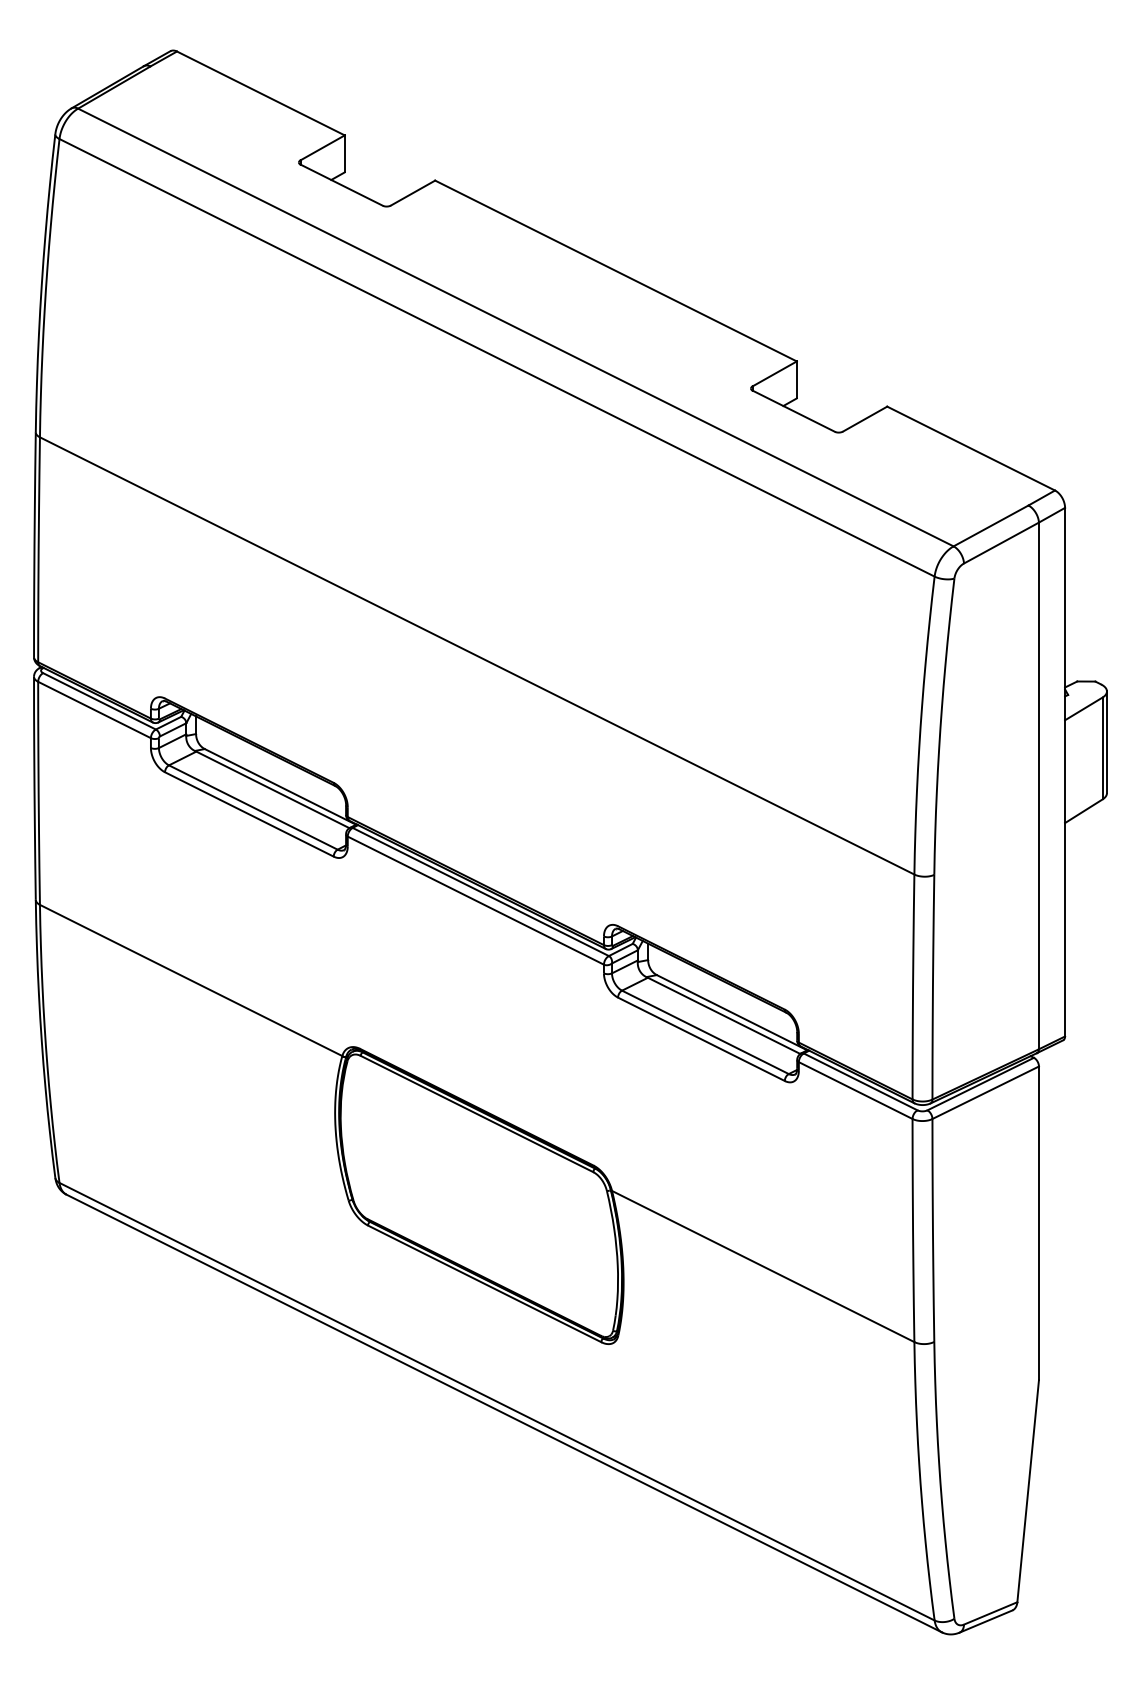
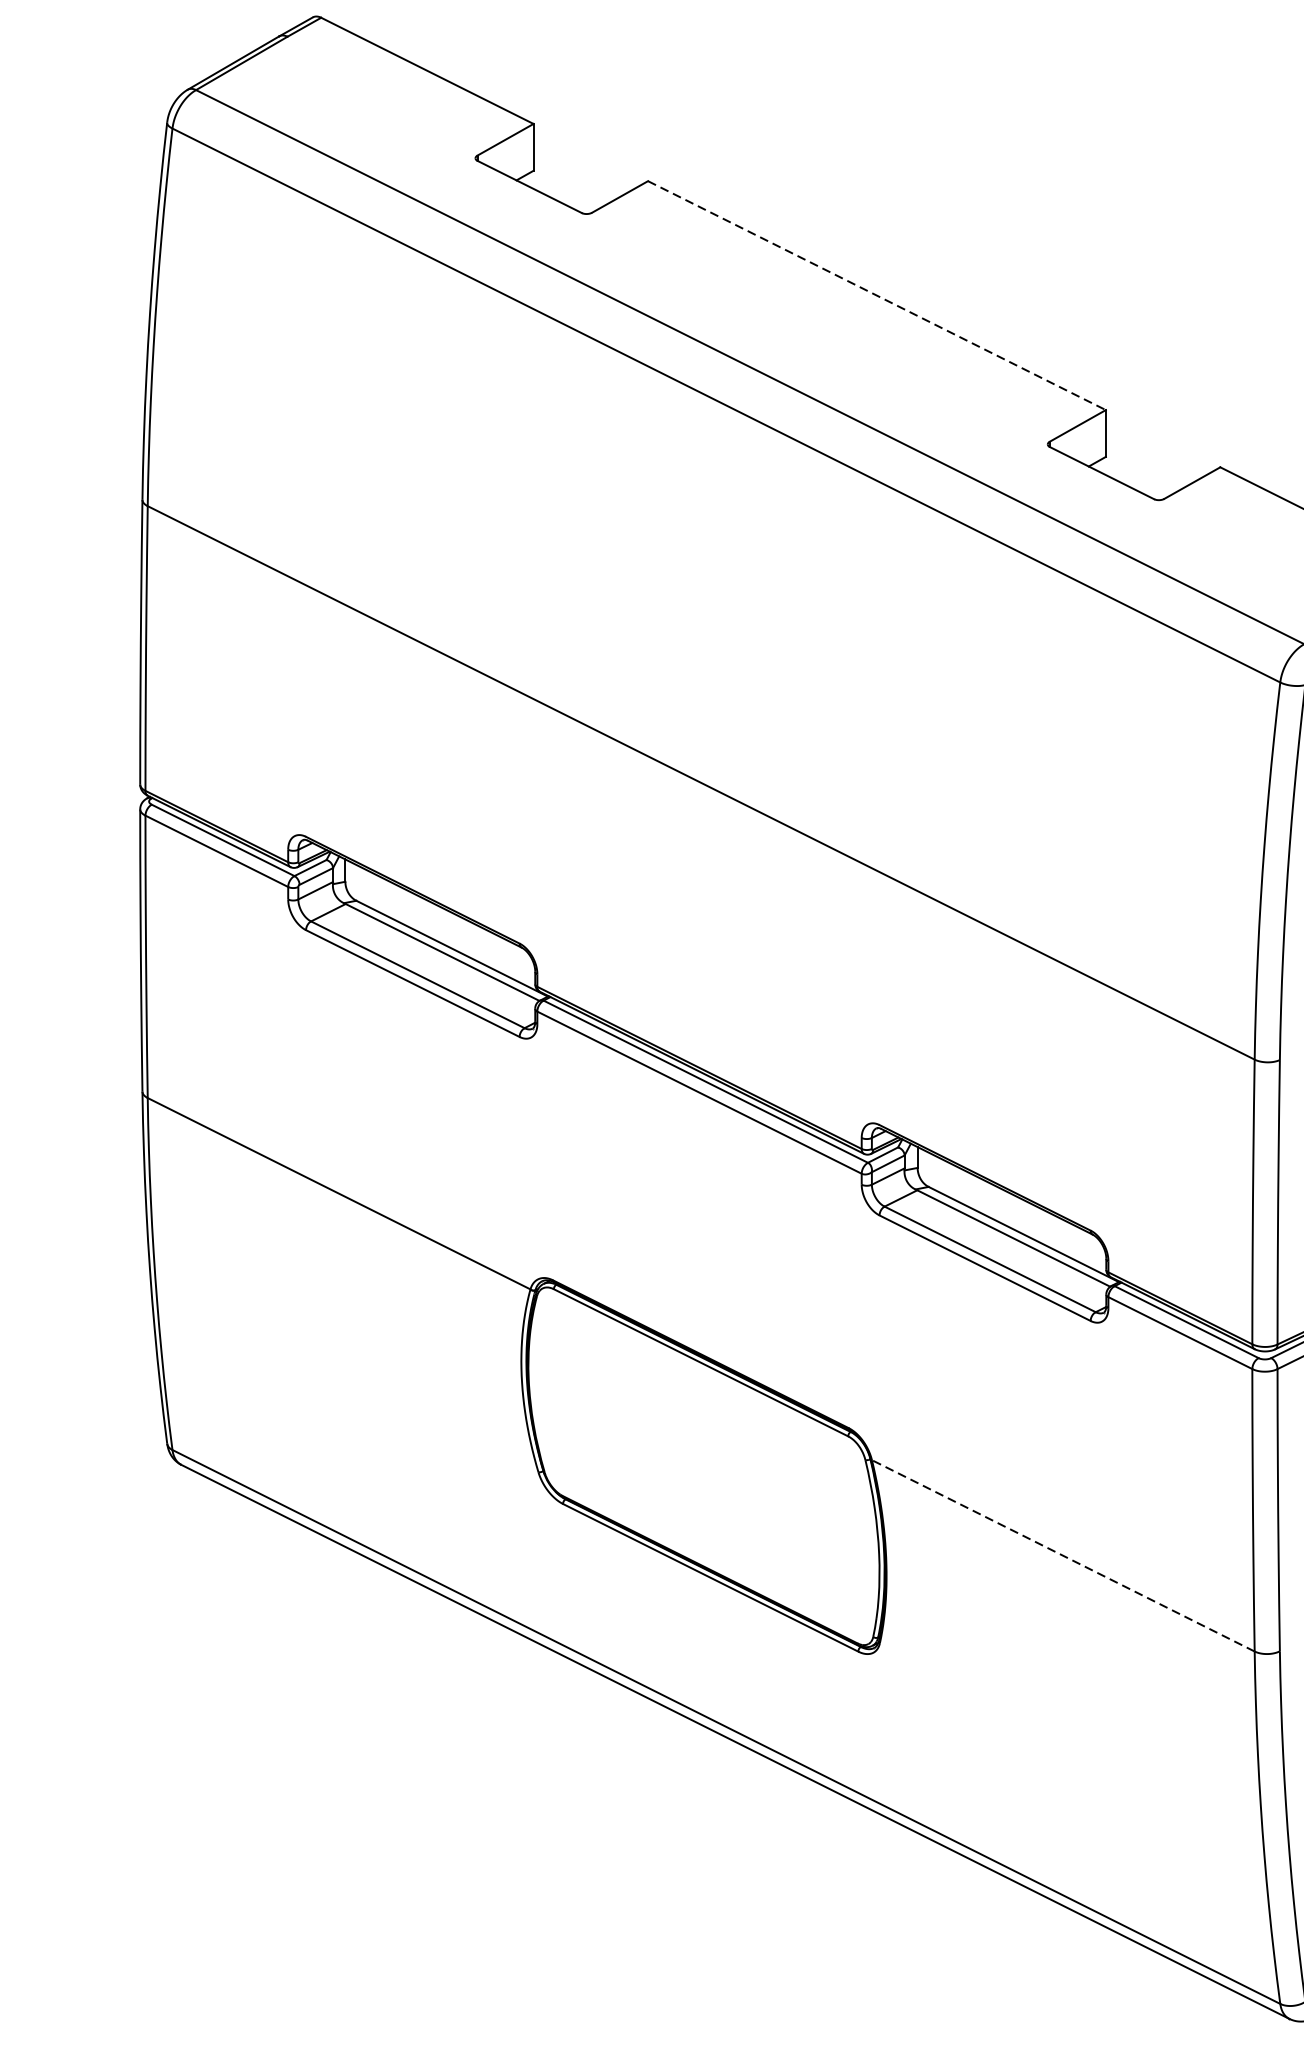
line: (616, 271) -> (877, 296), solid -> dashed
line: (762, 1266) -> (1062, 1555), solid -> dashed

